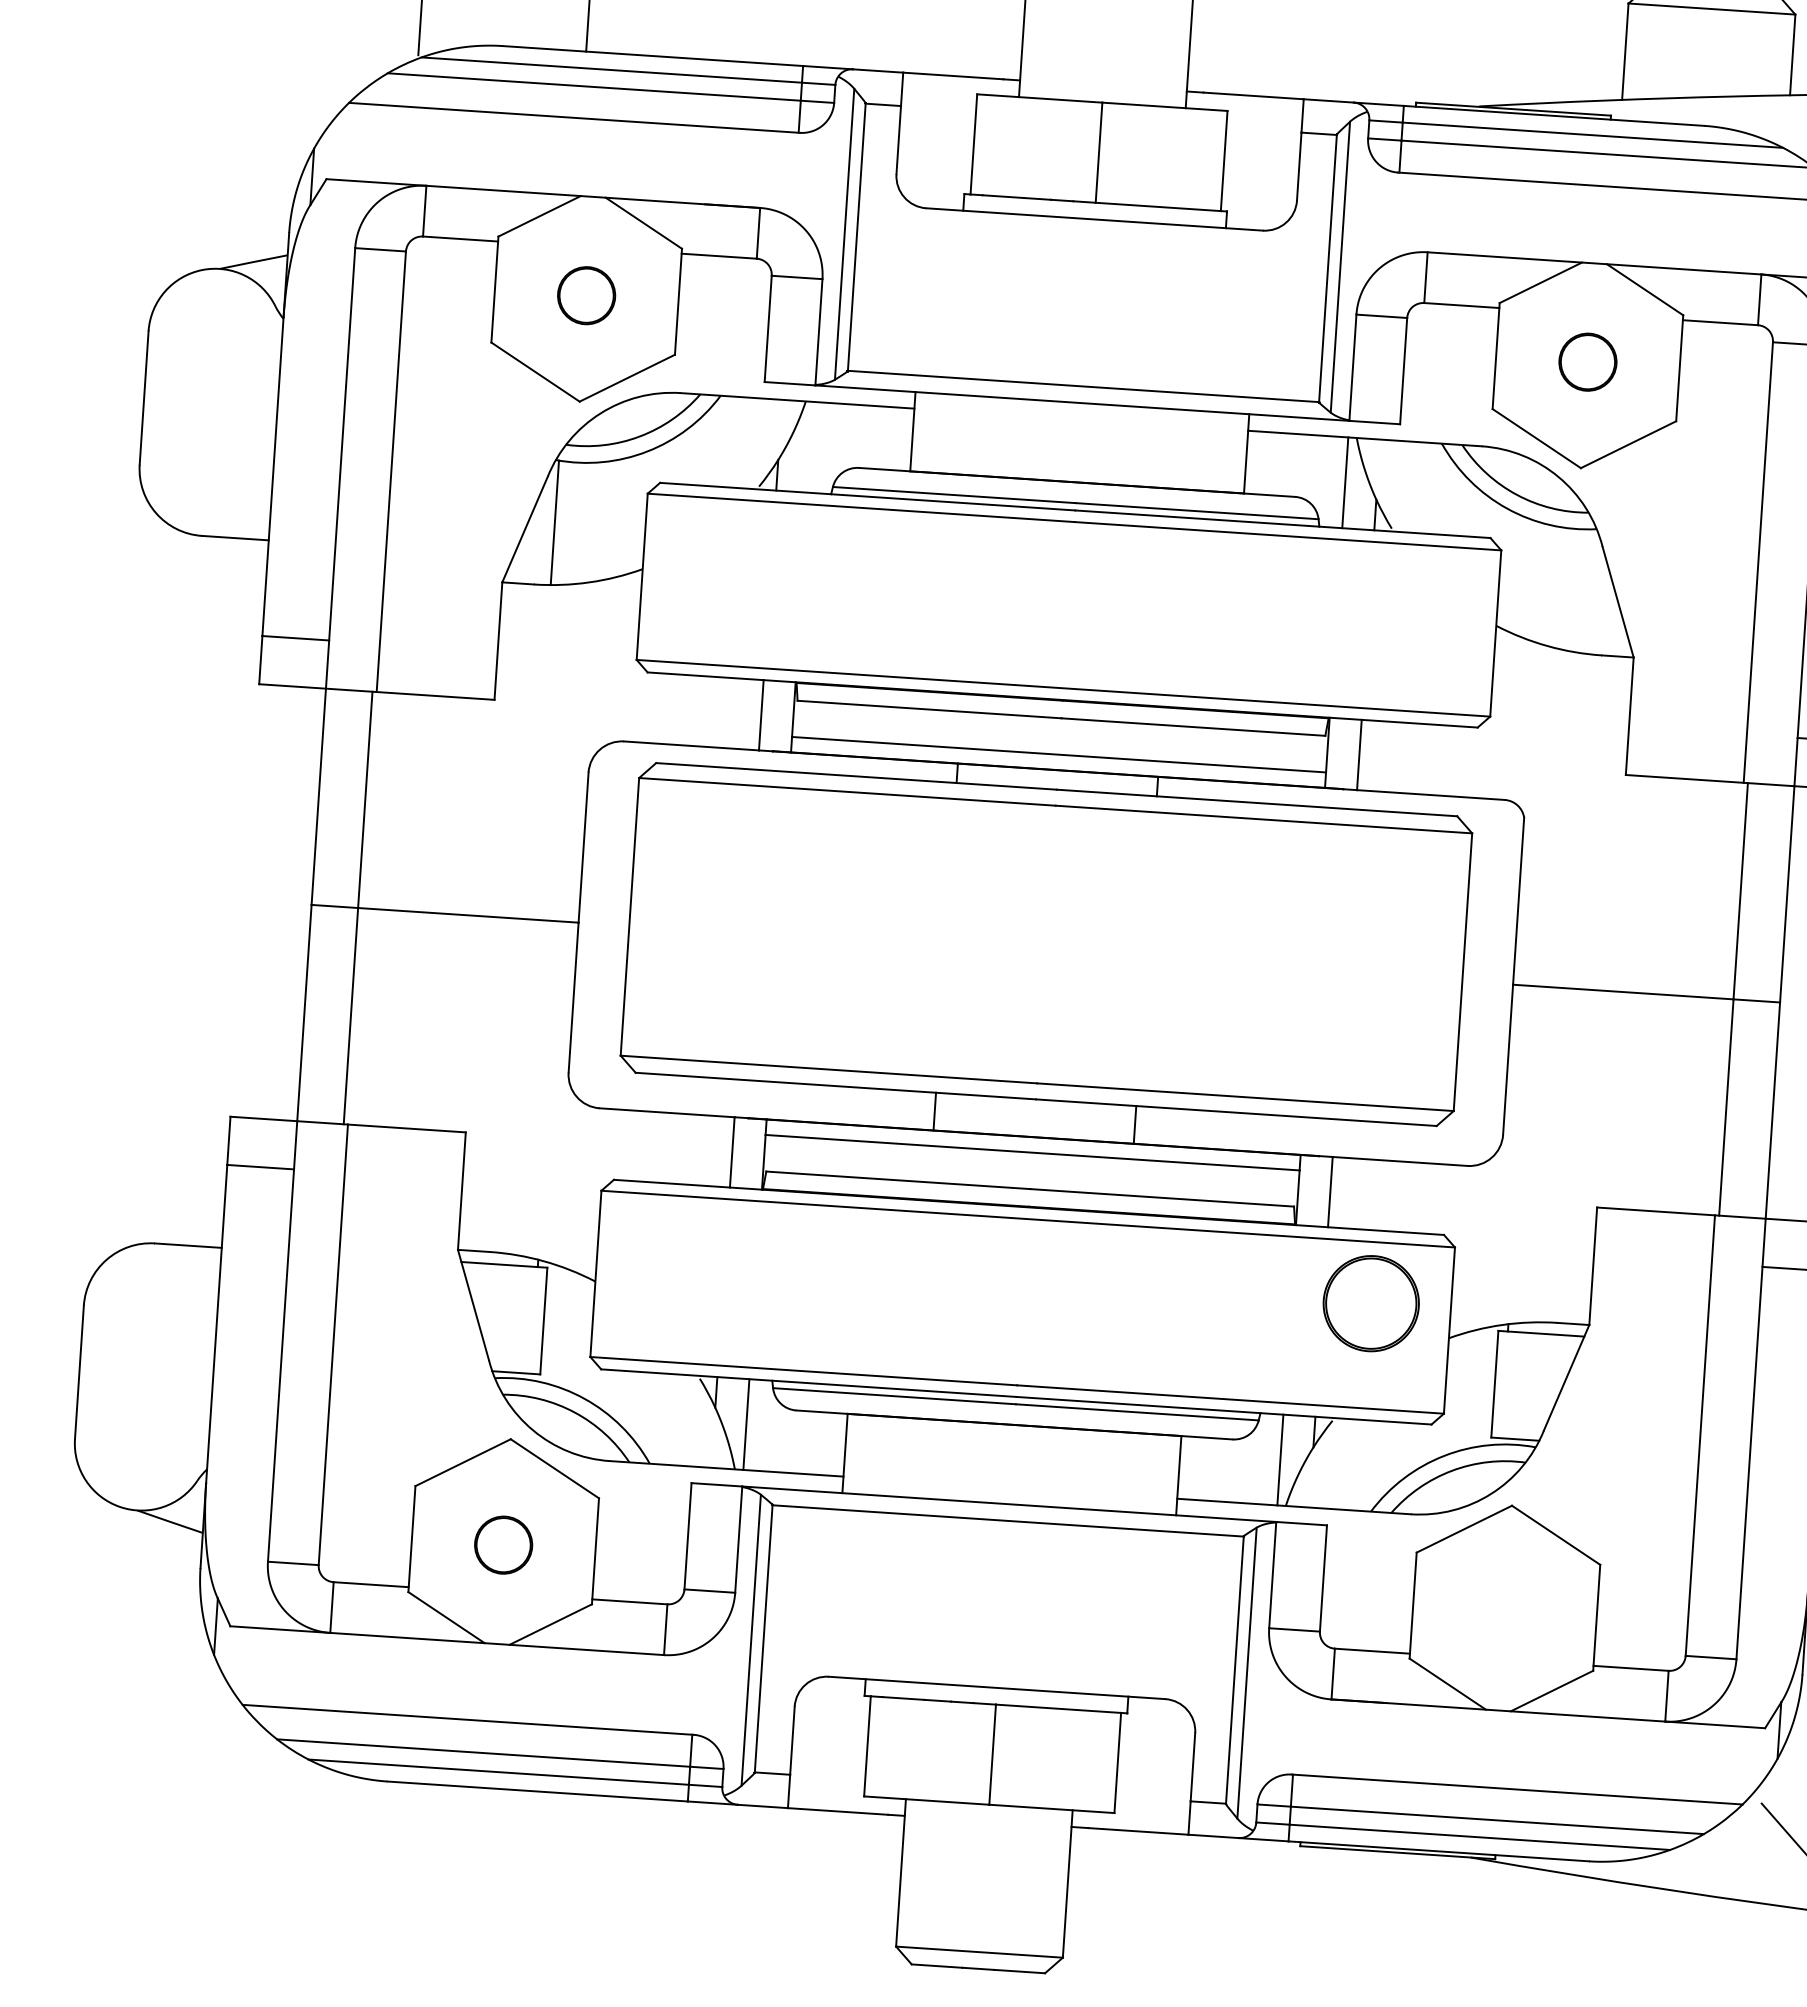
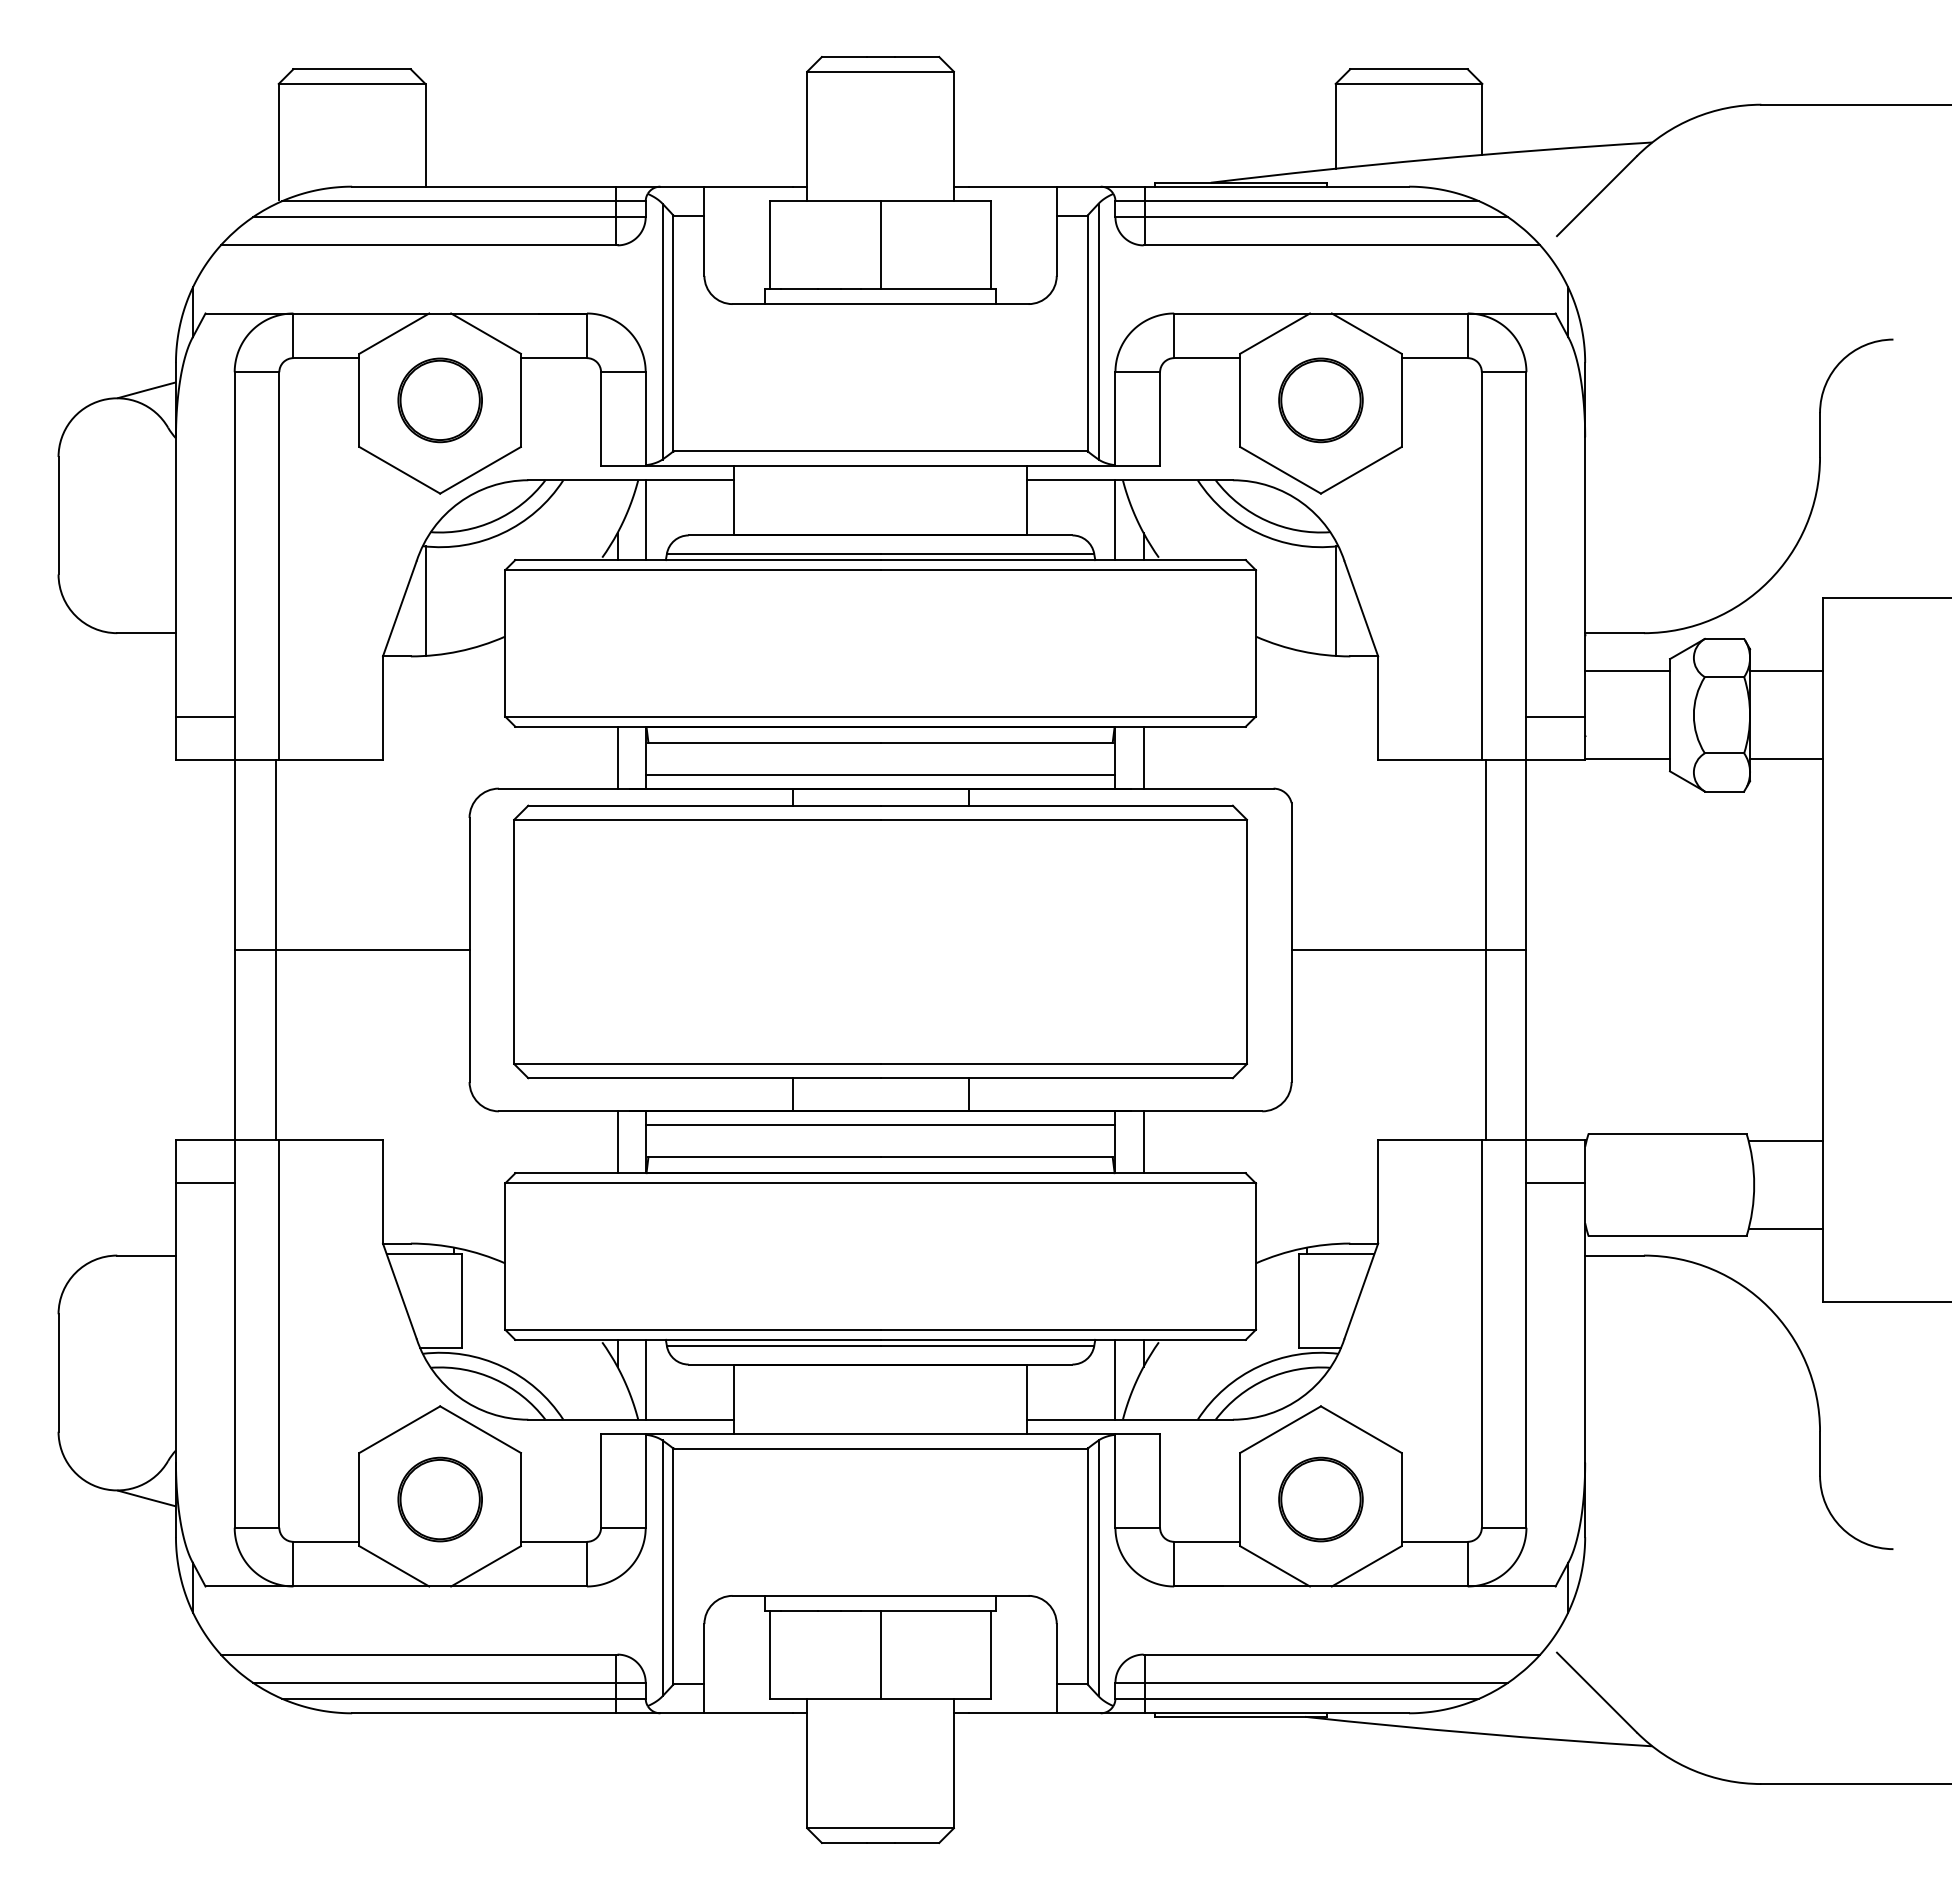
part: (585, 295) -> (439, 400), size x1.67
part: (1587, 362) -> (1320, 400), size x1.67
line: (811, 447) -> (645, 520), added
line: (1589, 590) -> (1335, 600), added
part: (1370, 1303) -> (1320, 1499), moved
part: (502, 1545) -> (439, 1499), size x1.67

